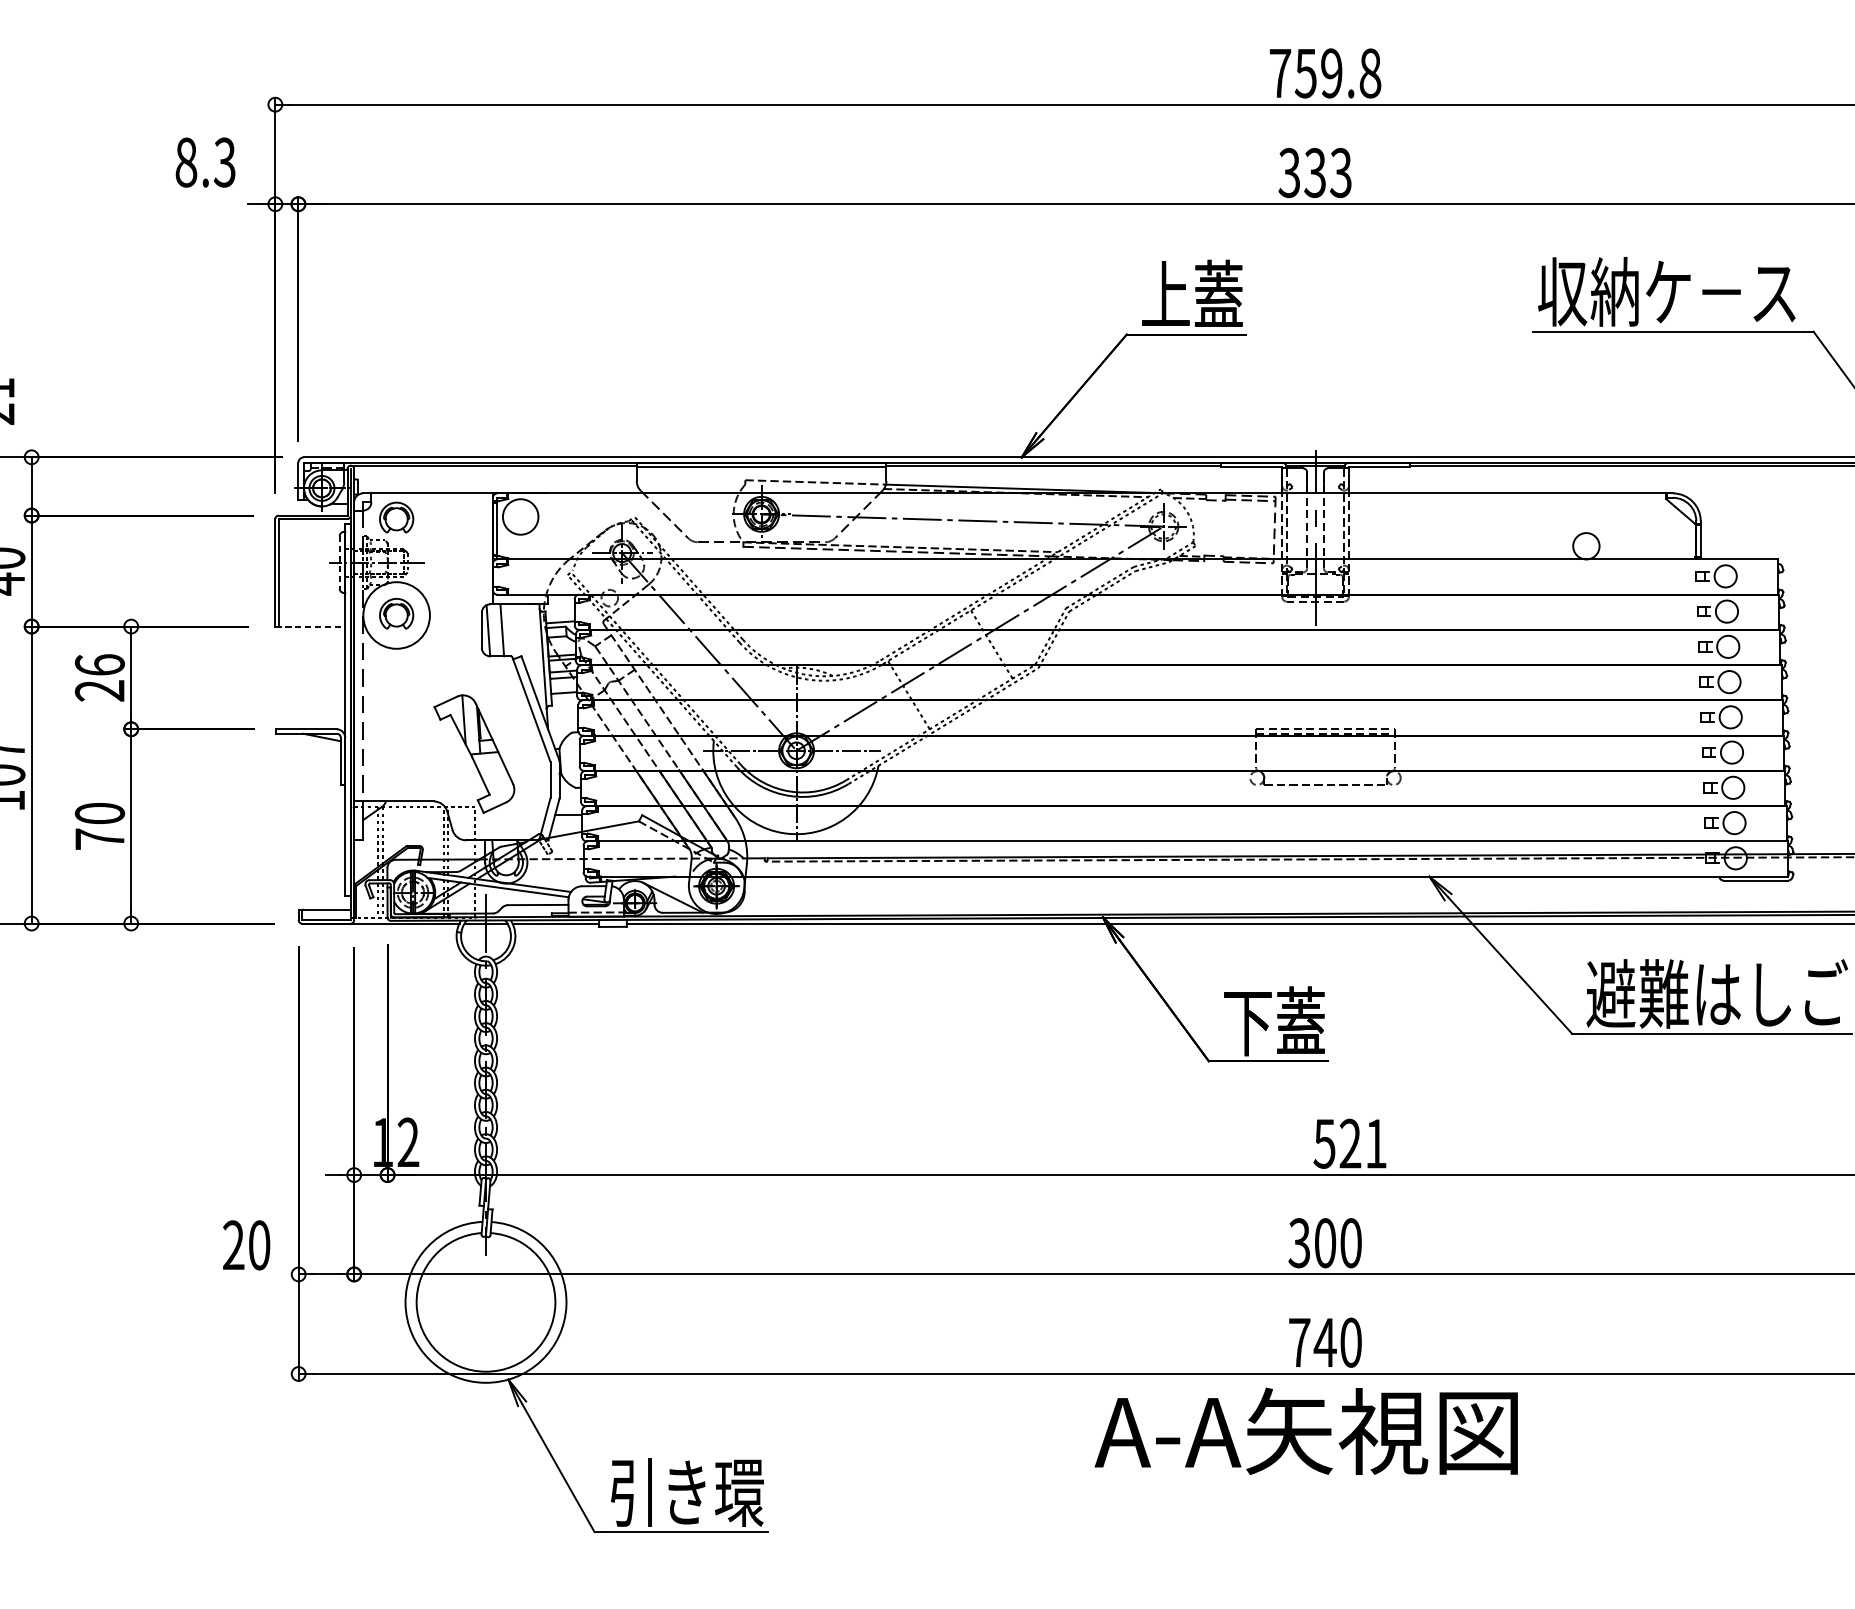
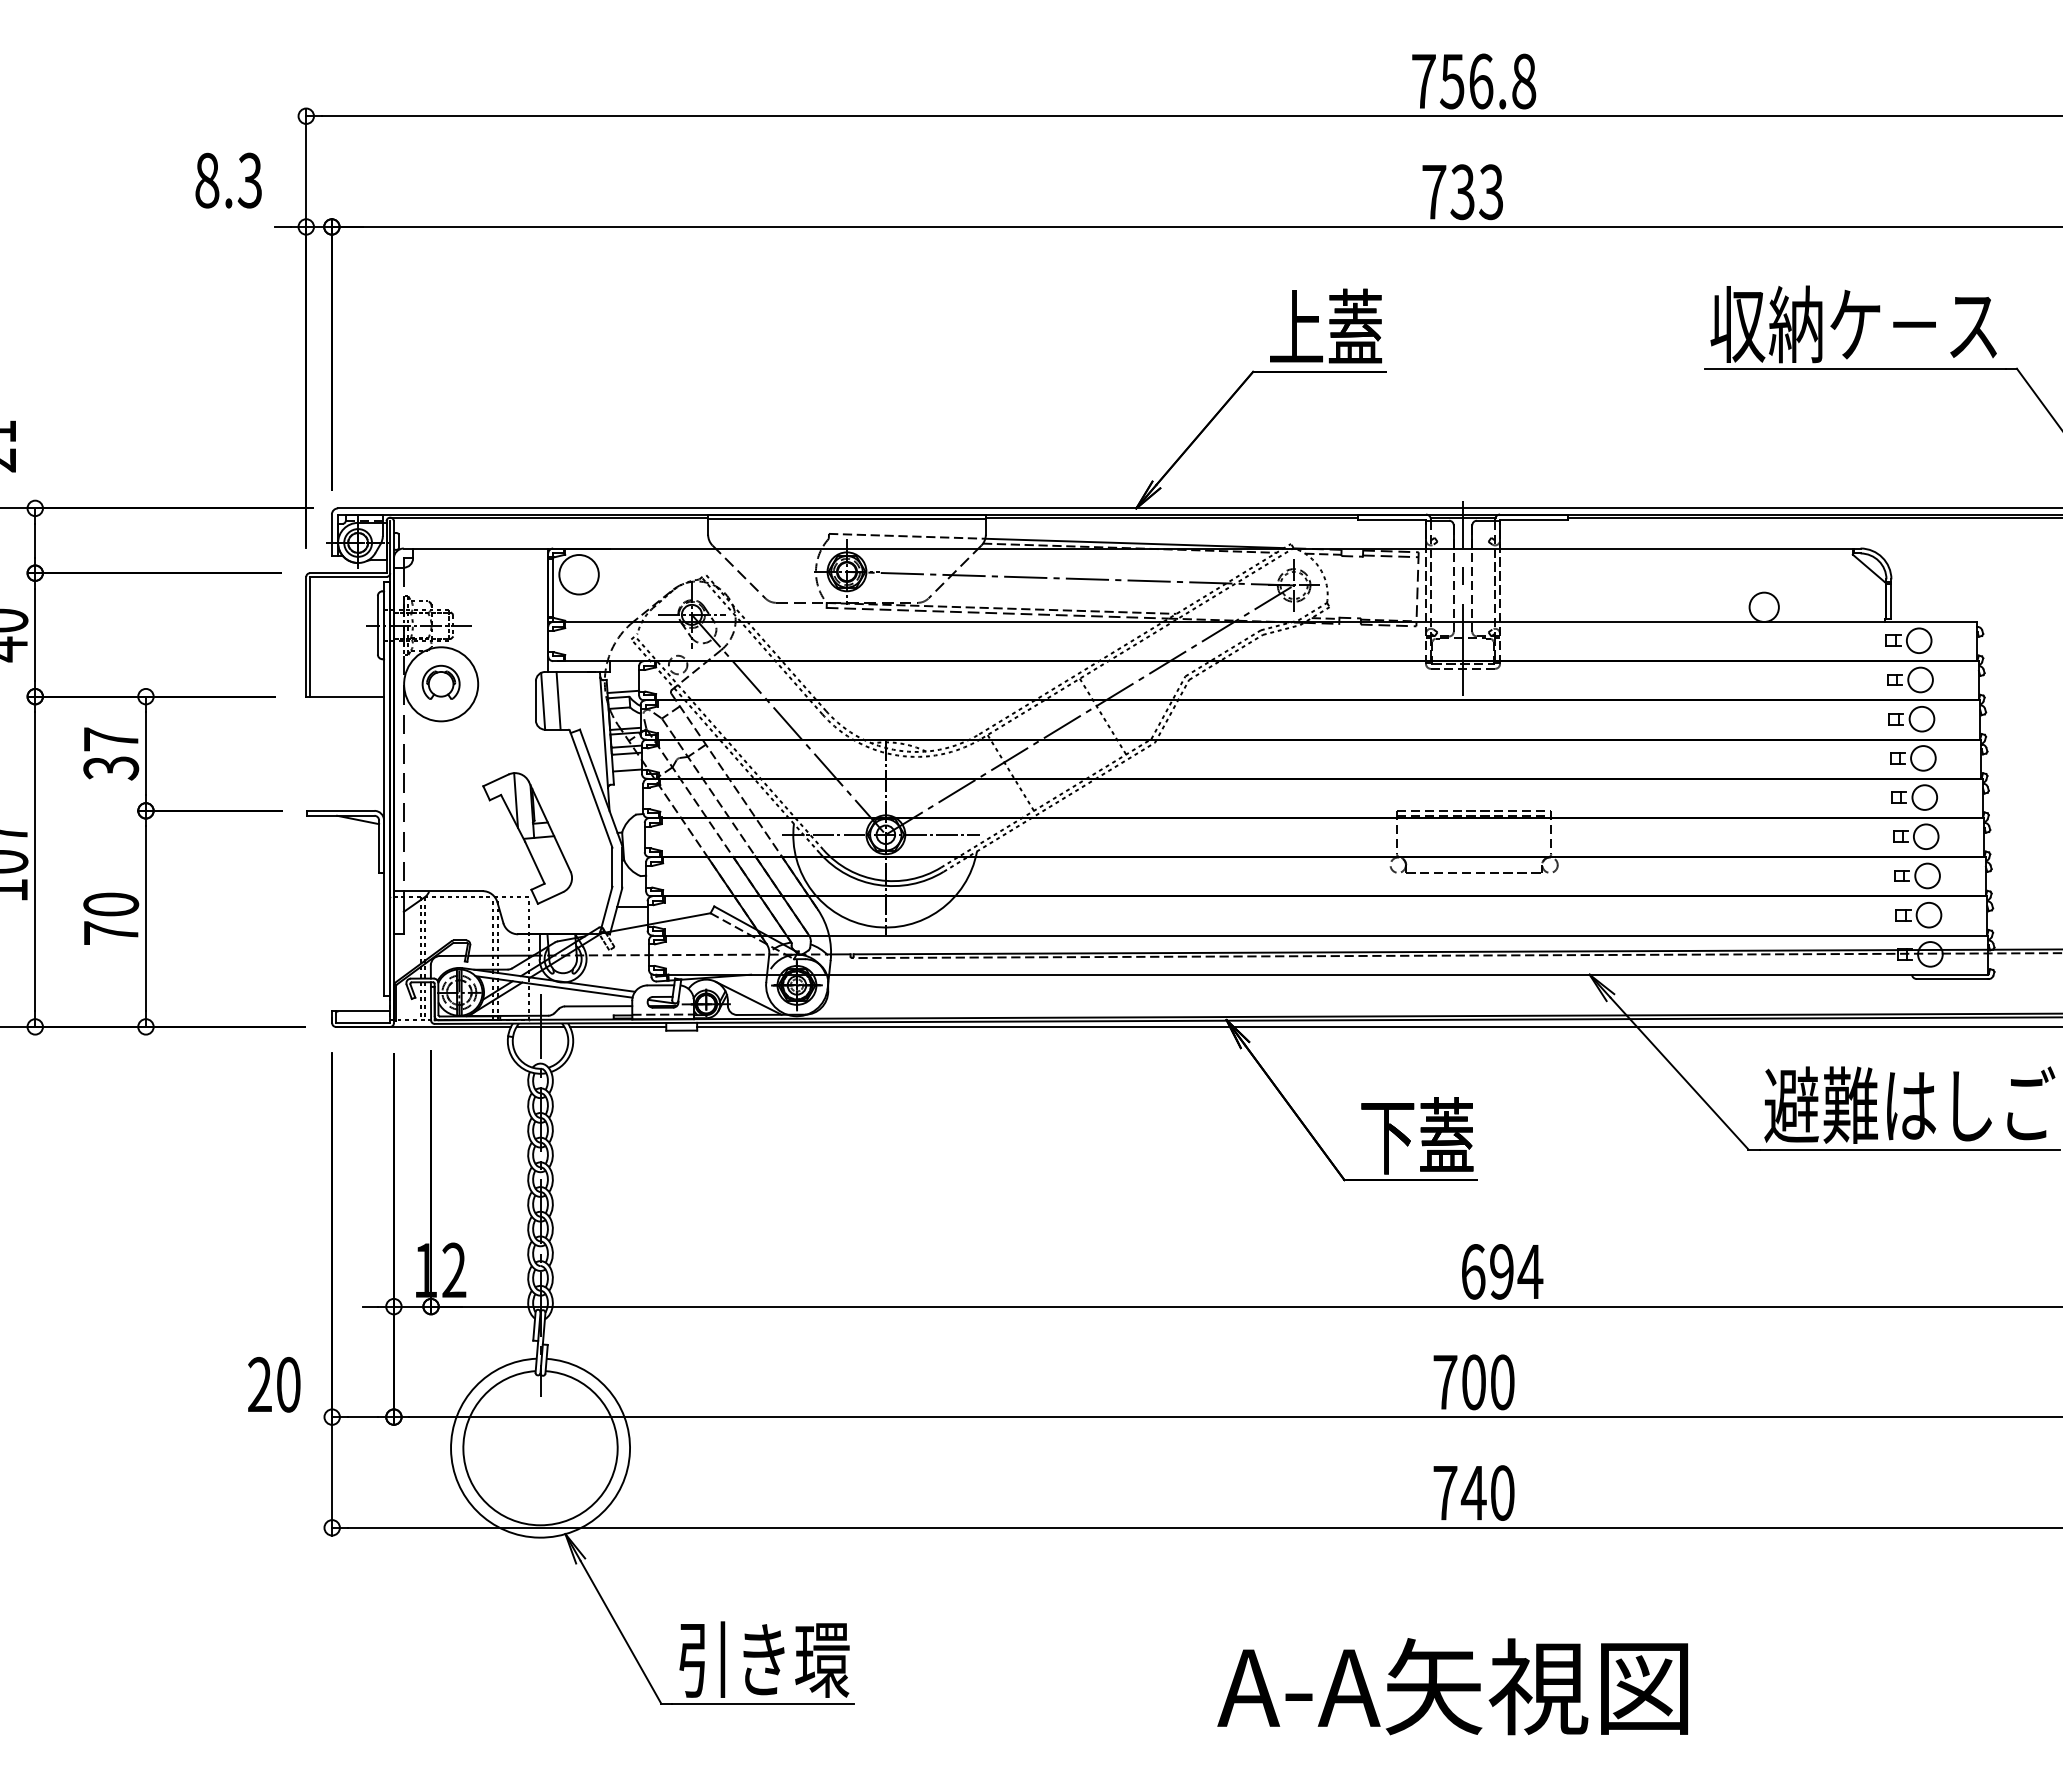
text: (1332, 73) -> (1481, 81), 759.8 -> 756.8
text: (1288, 173) -> (1433, 192), 333 -> 733
part: (396, 516) -> (440, 574), removed
line: (339, 562) -> (377, 625), dashed -> solid
line: (310, 626) -> (345, 696), dashed -> solid
text: (100, 677) -> (111, 753), 26 -> 37
text: (1350, 1143) -> (1501, 1271), 521 -> 694
text: (1299, 1243) -> (1445, 1382), 300 -> 700
text: (1306, 1431) -> (1452, 1686), moved

